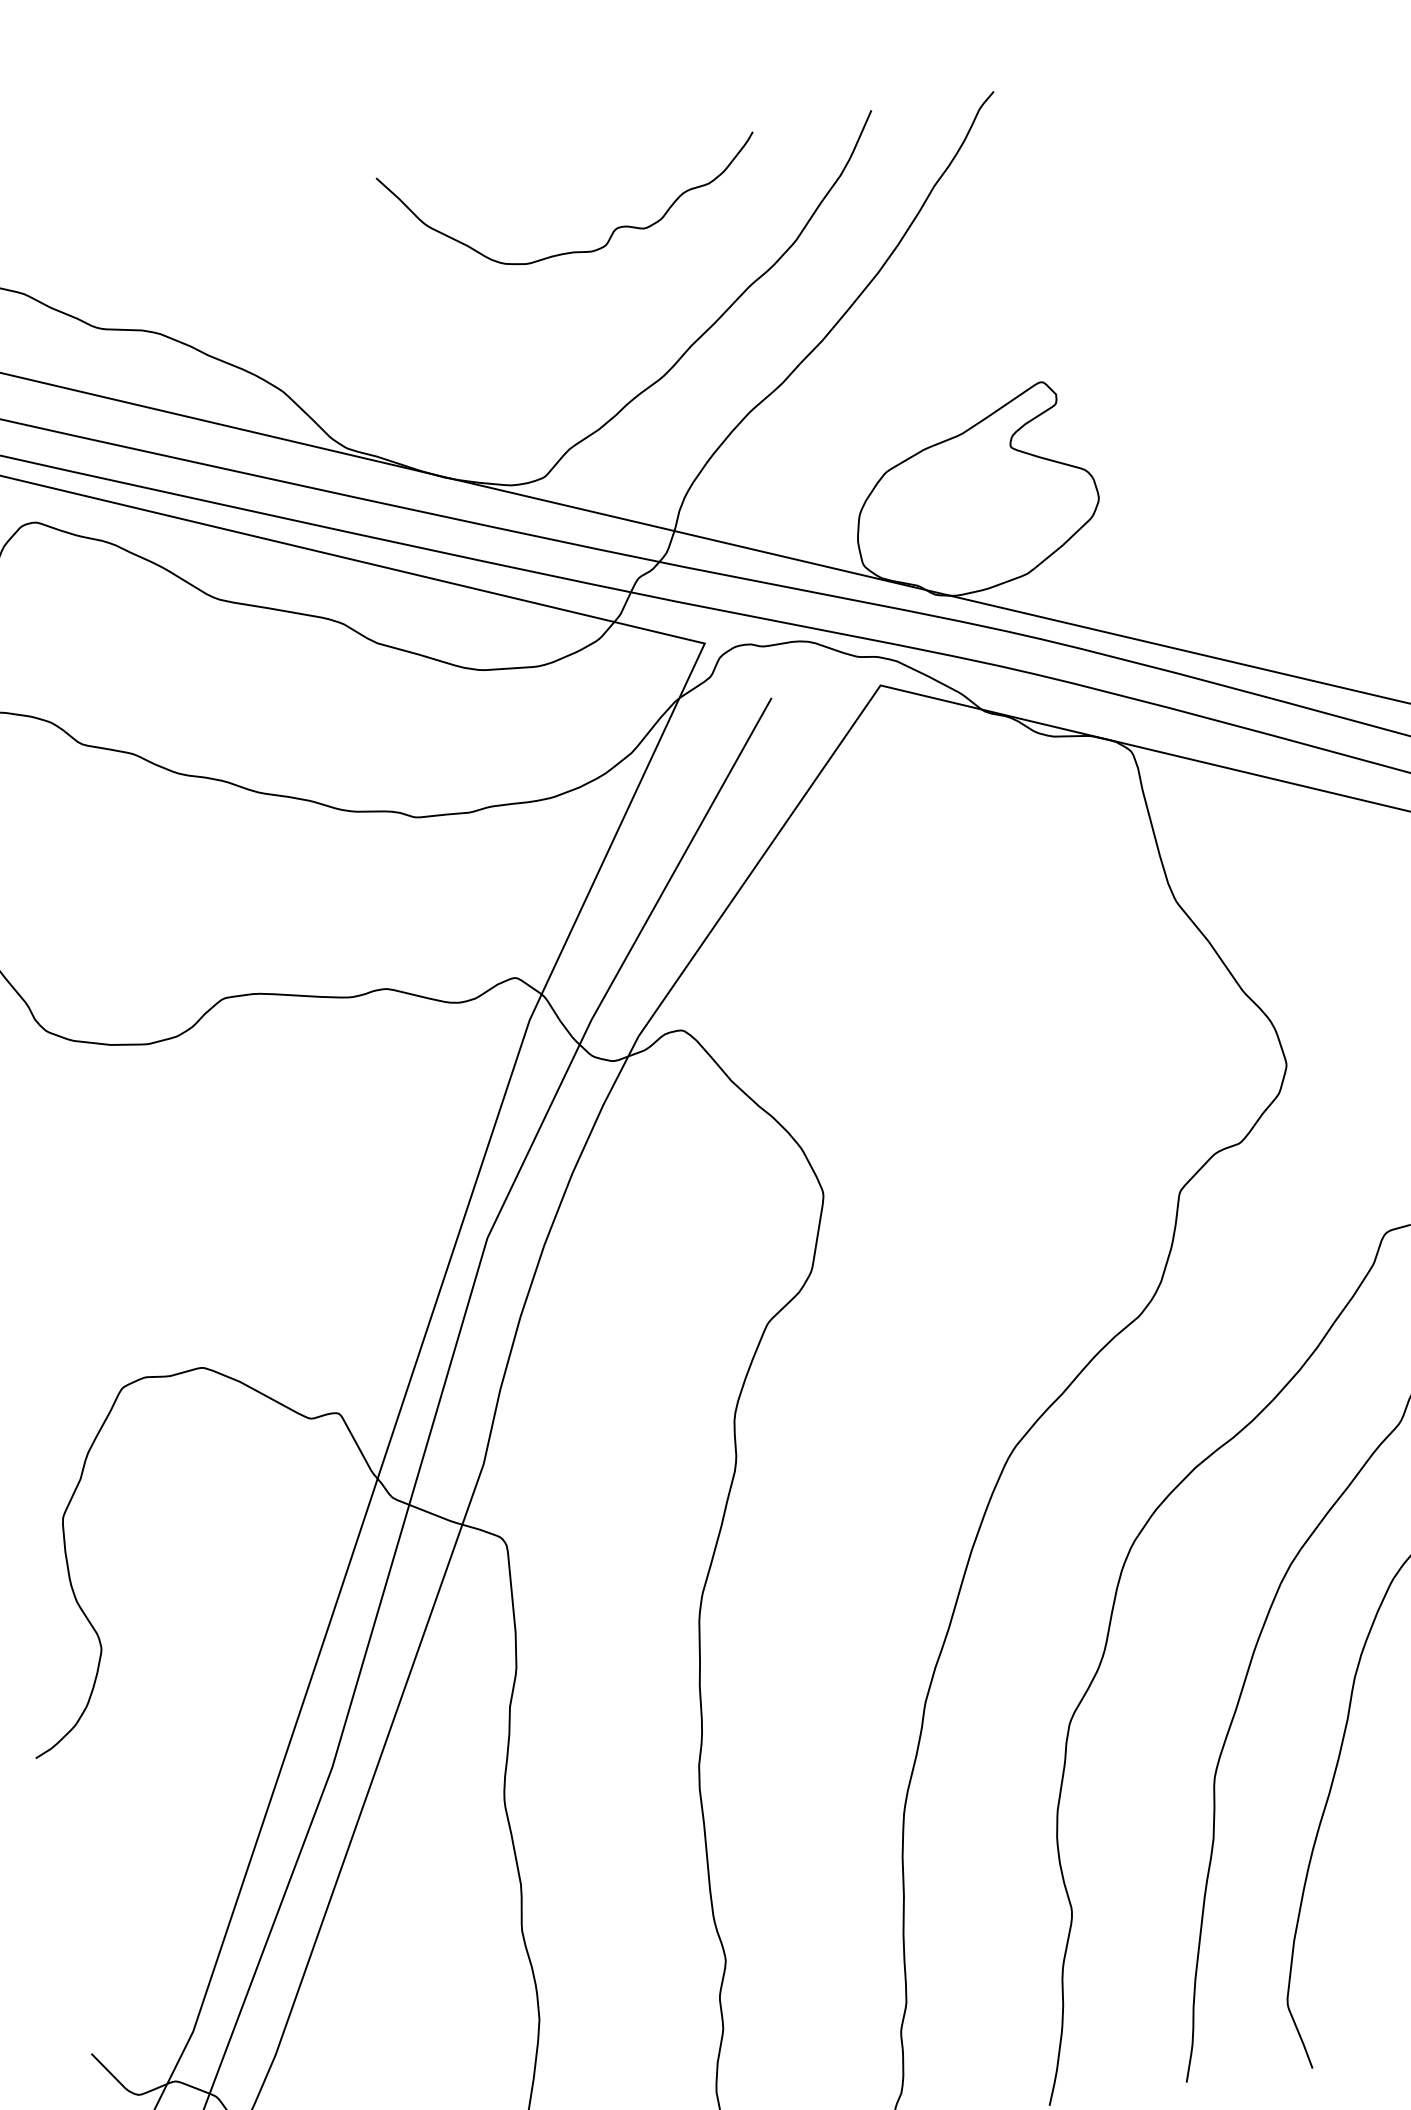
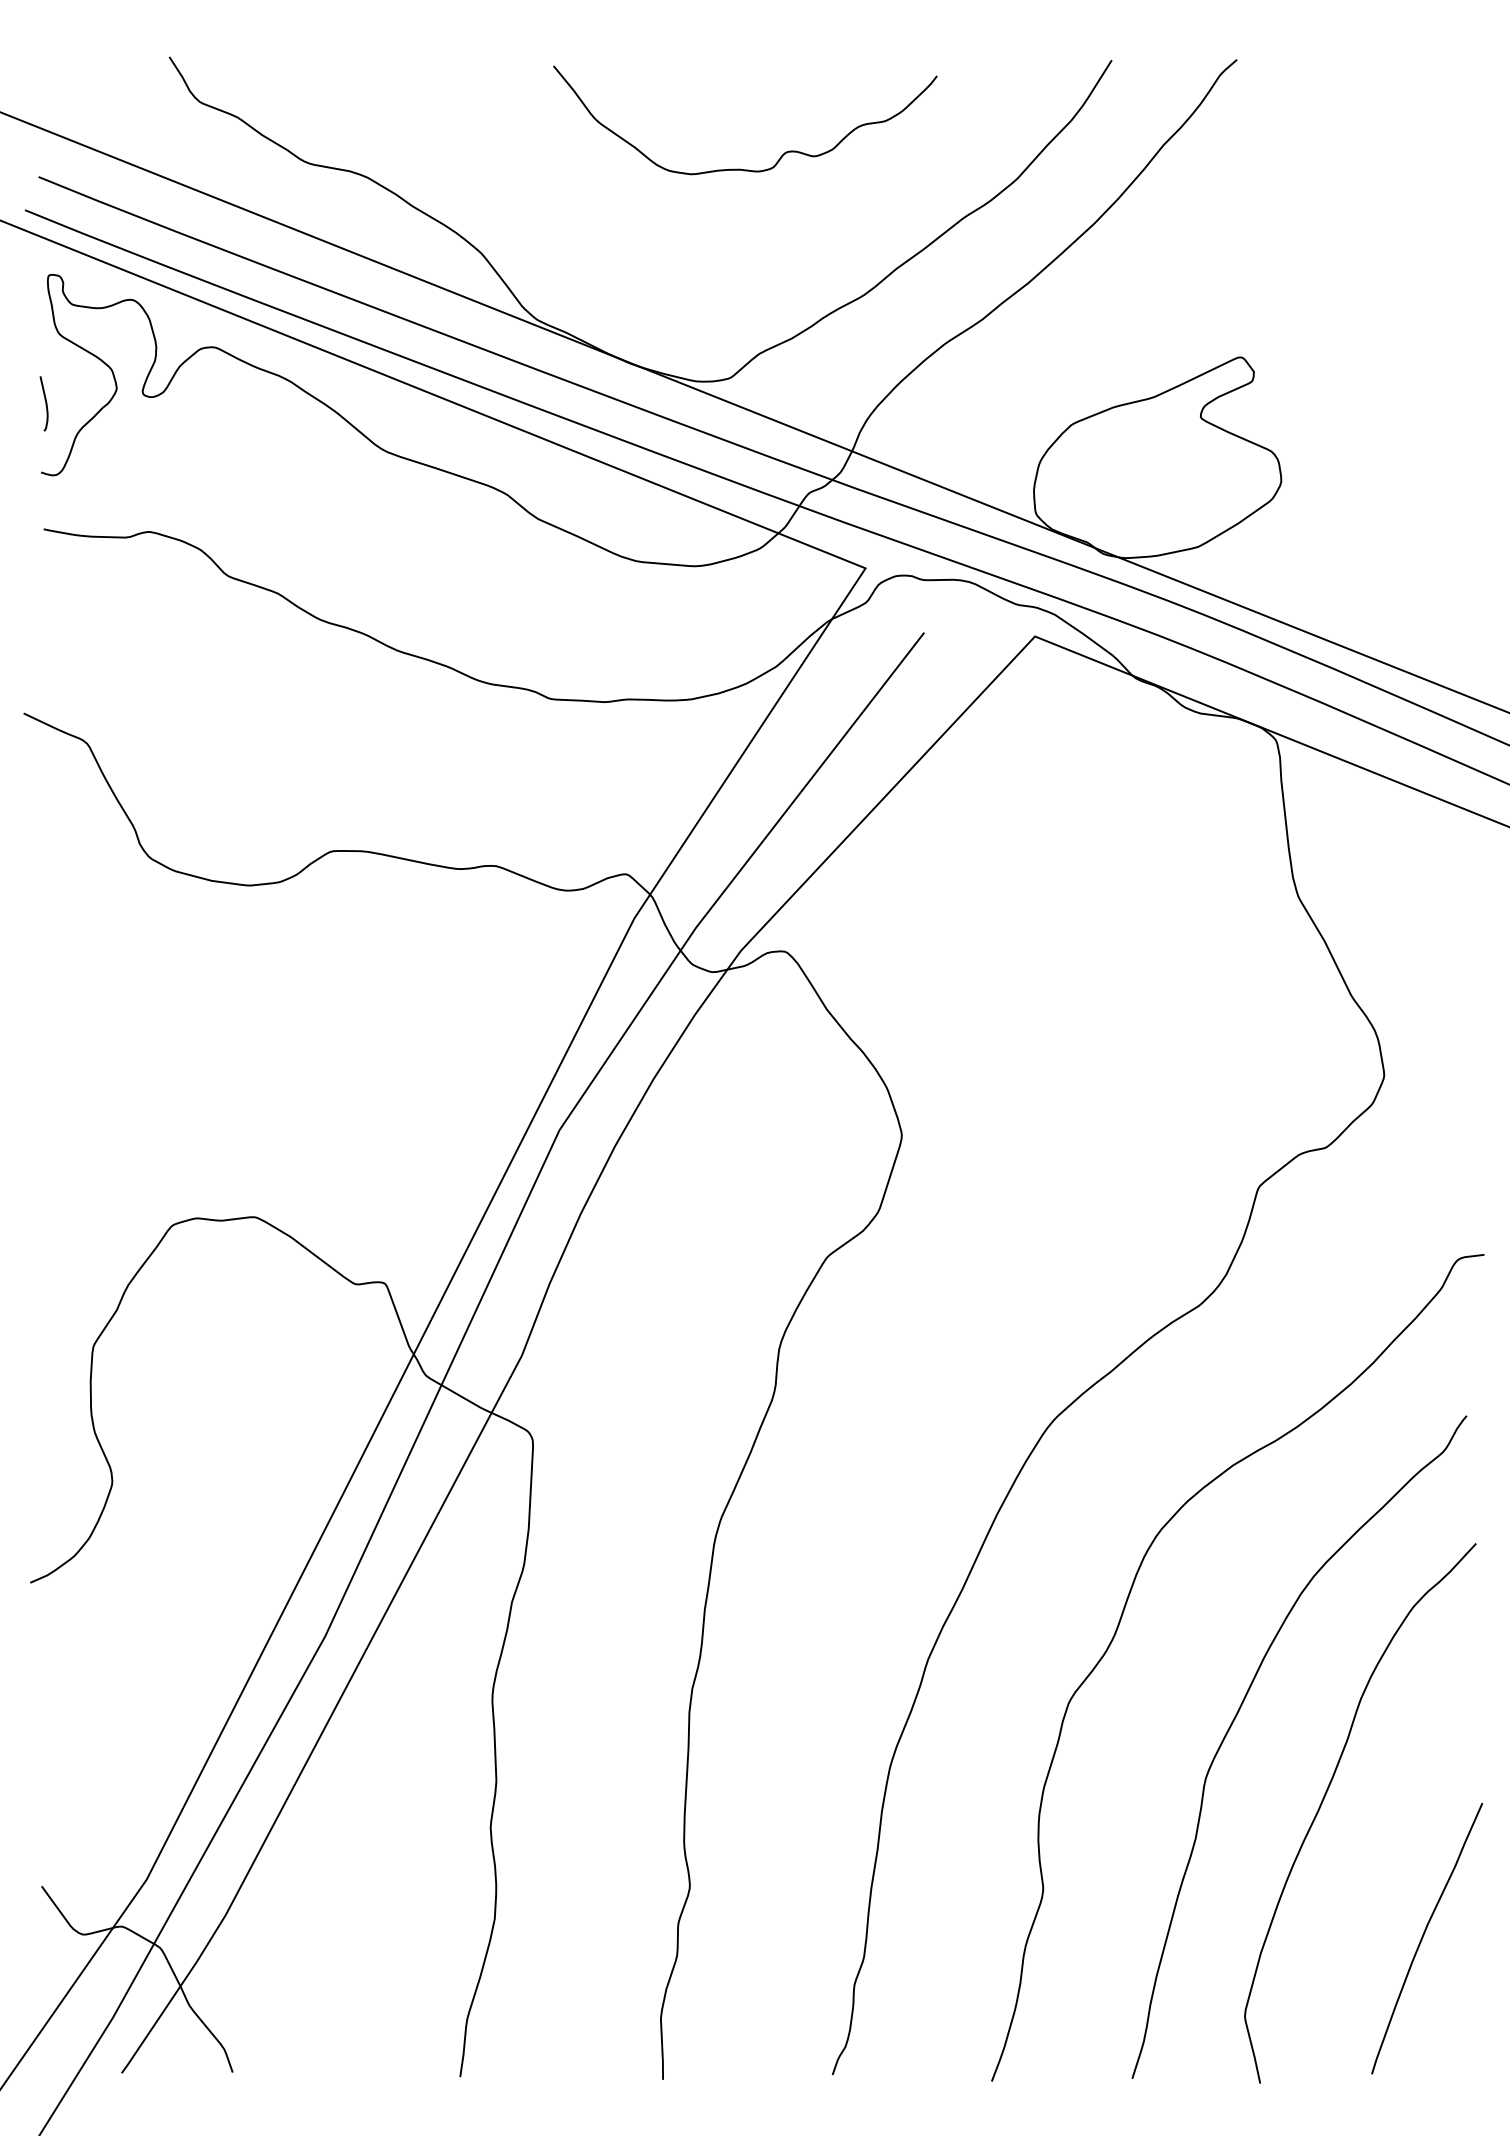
curve: (574, 251) -> (740, 168), moved

